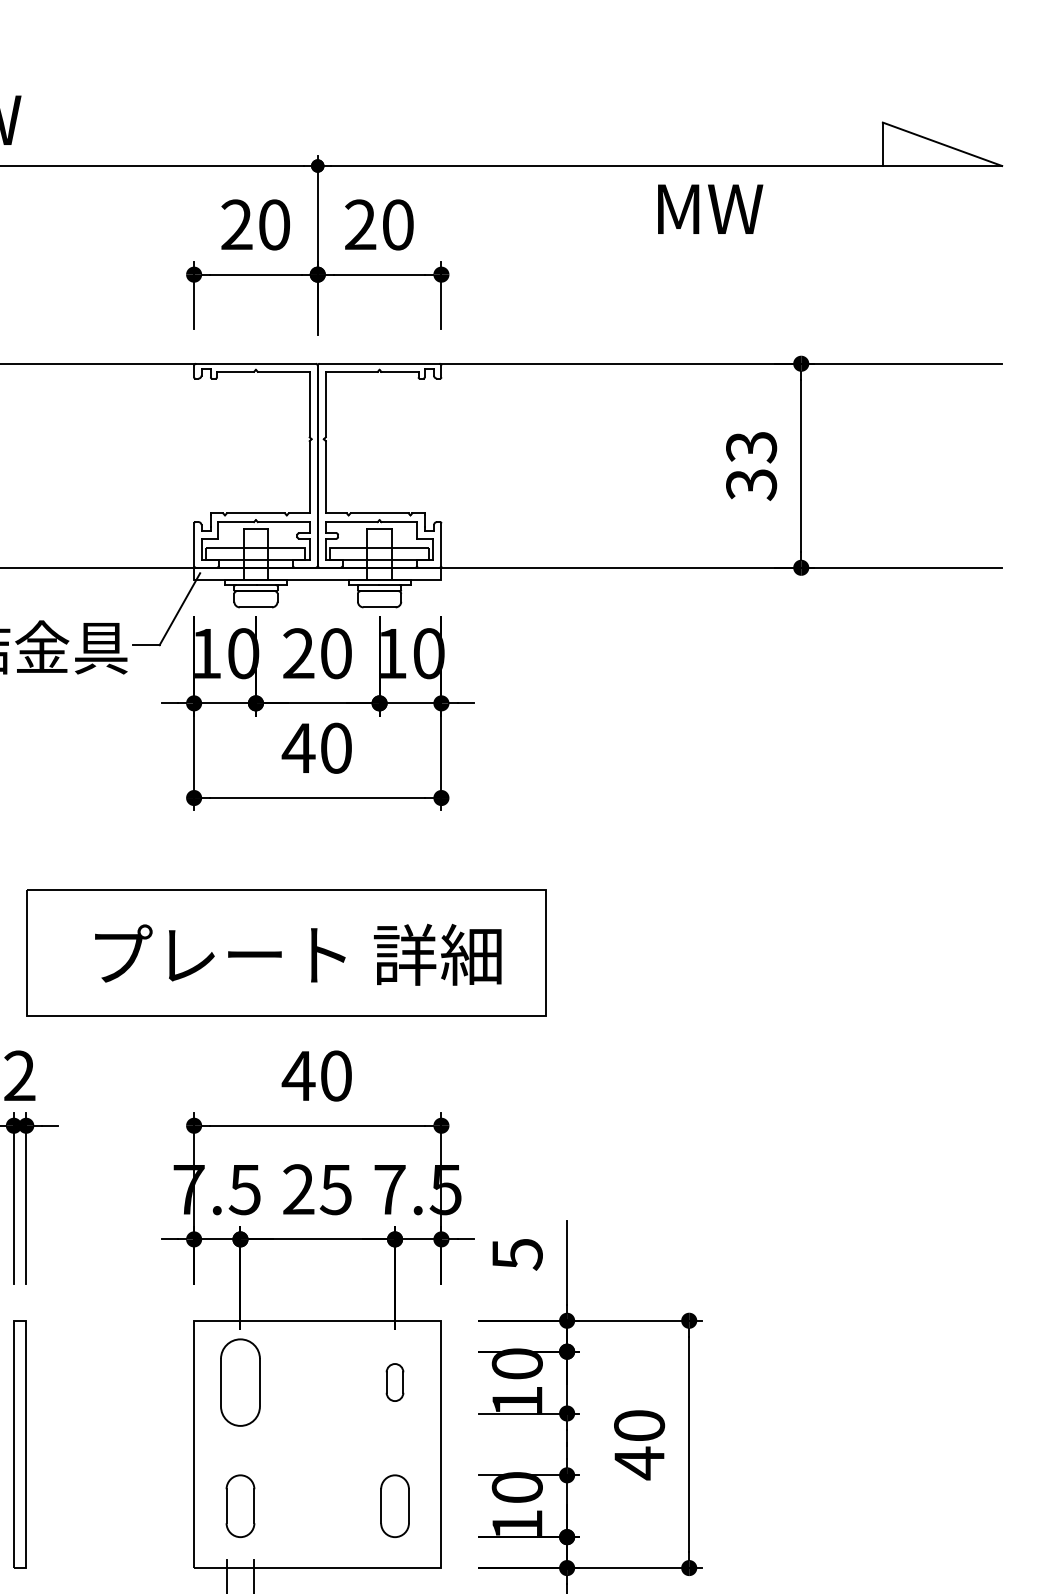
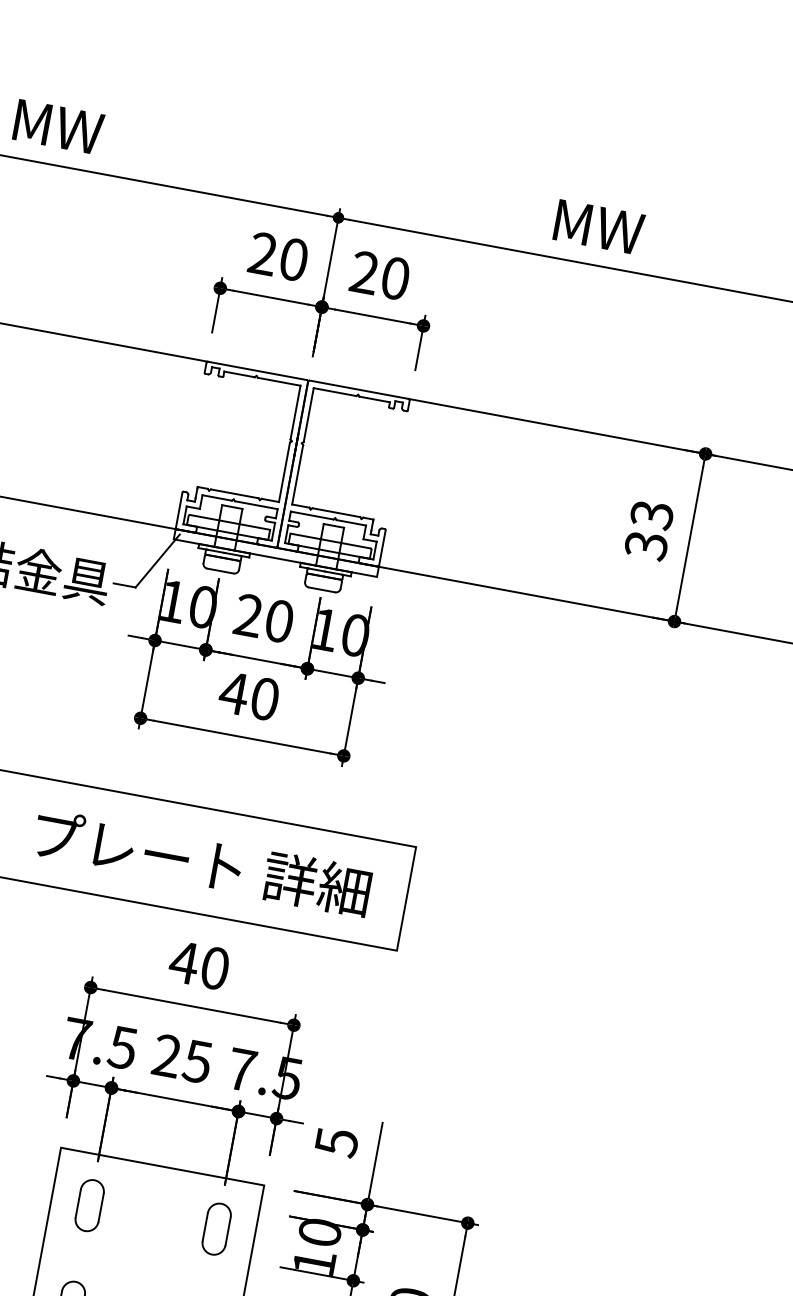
text: (710, 208) -> (599, 226), moved
part: (240, 1382) -> (89, 1205), size x0.71
part: (394, 1382) -> (216, 1229), size x1.67

